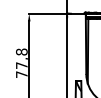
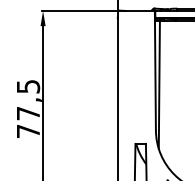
text: (21, 51) -> (27, 85), 77,8 -> 77,5

